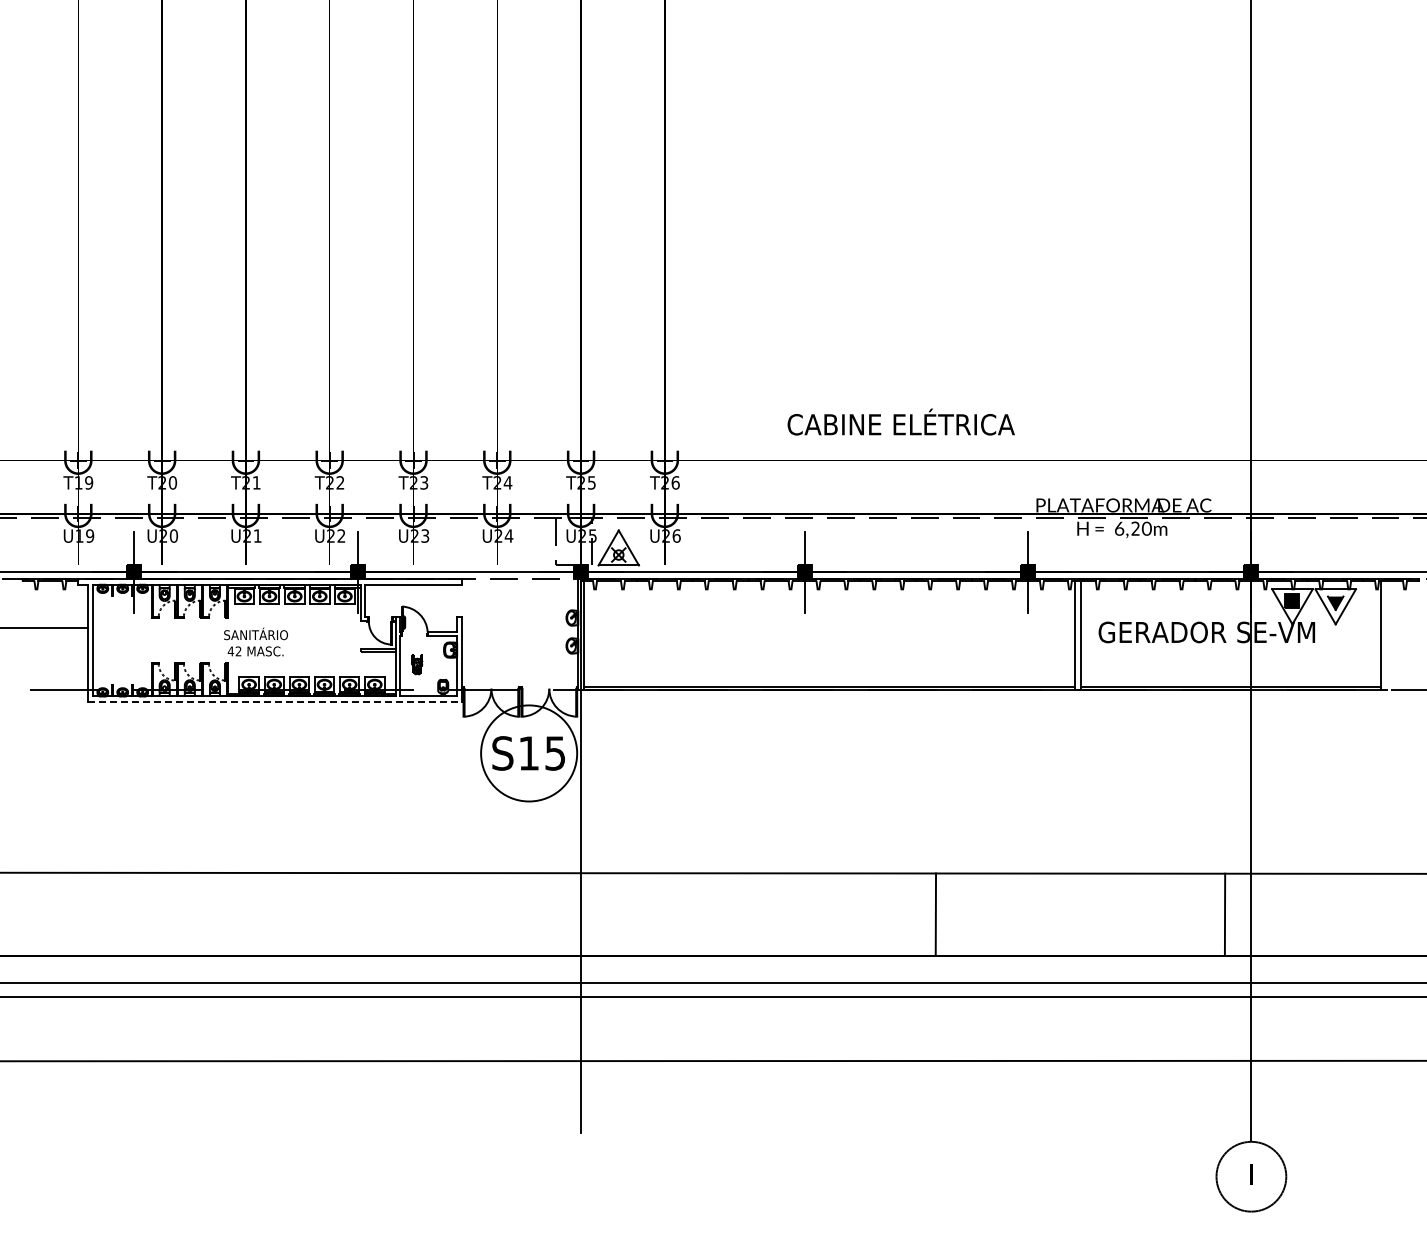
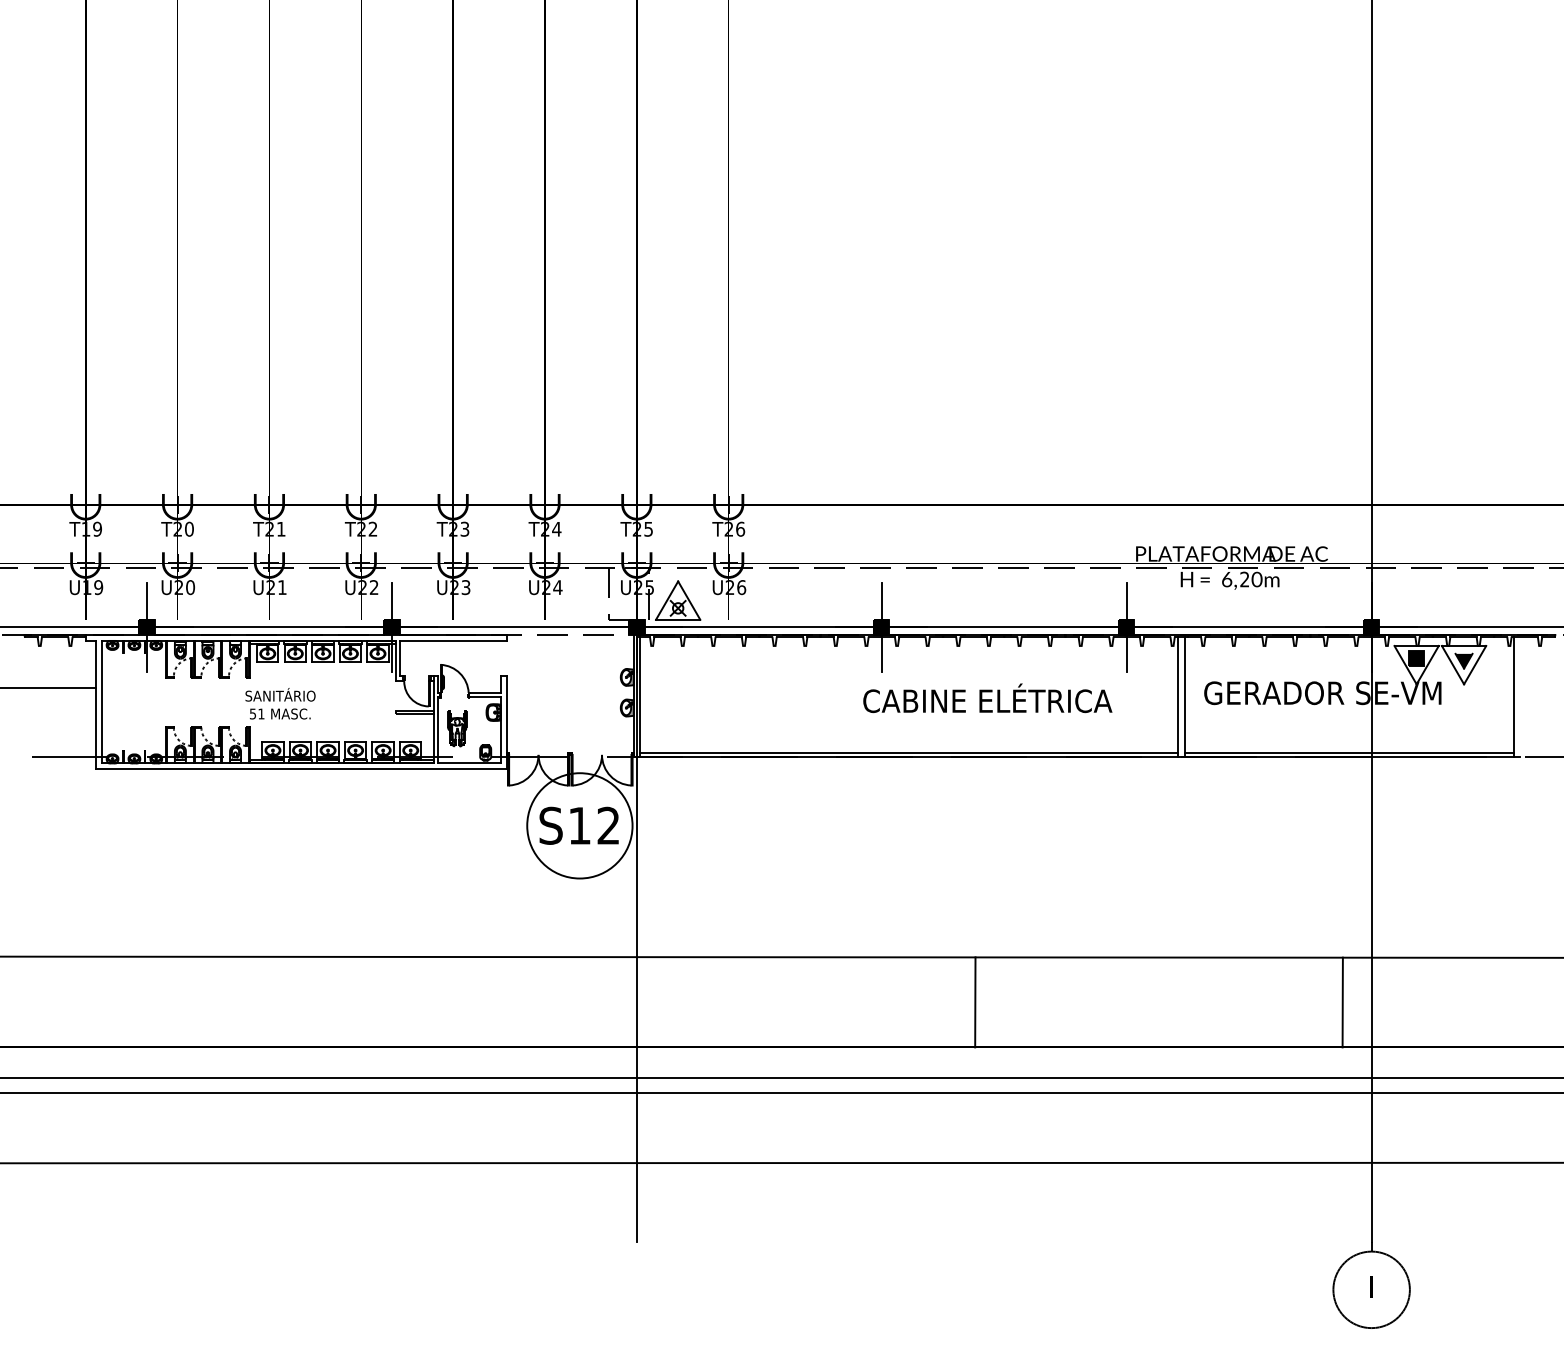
text: (900, 421) -> (986, 697), moved
text: (234, 651) -> (256, 714), 42 -> 51
part: (417, 664) -> (457, 728), size x1.67
line: (275, 701) -> (301, 768), dashed -> solid
text: (555, 753) -> (608, 825), S15 -> S12
line: (935, 914) -> (974, 1002), moved

